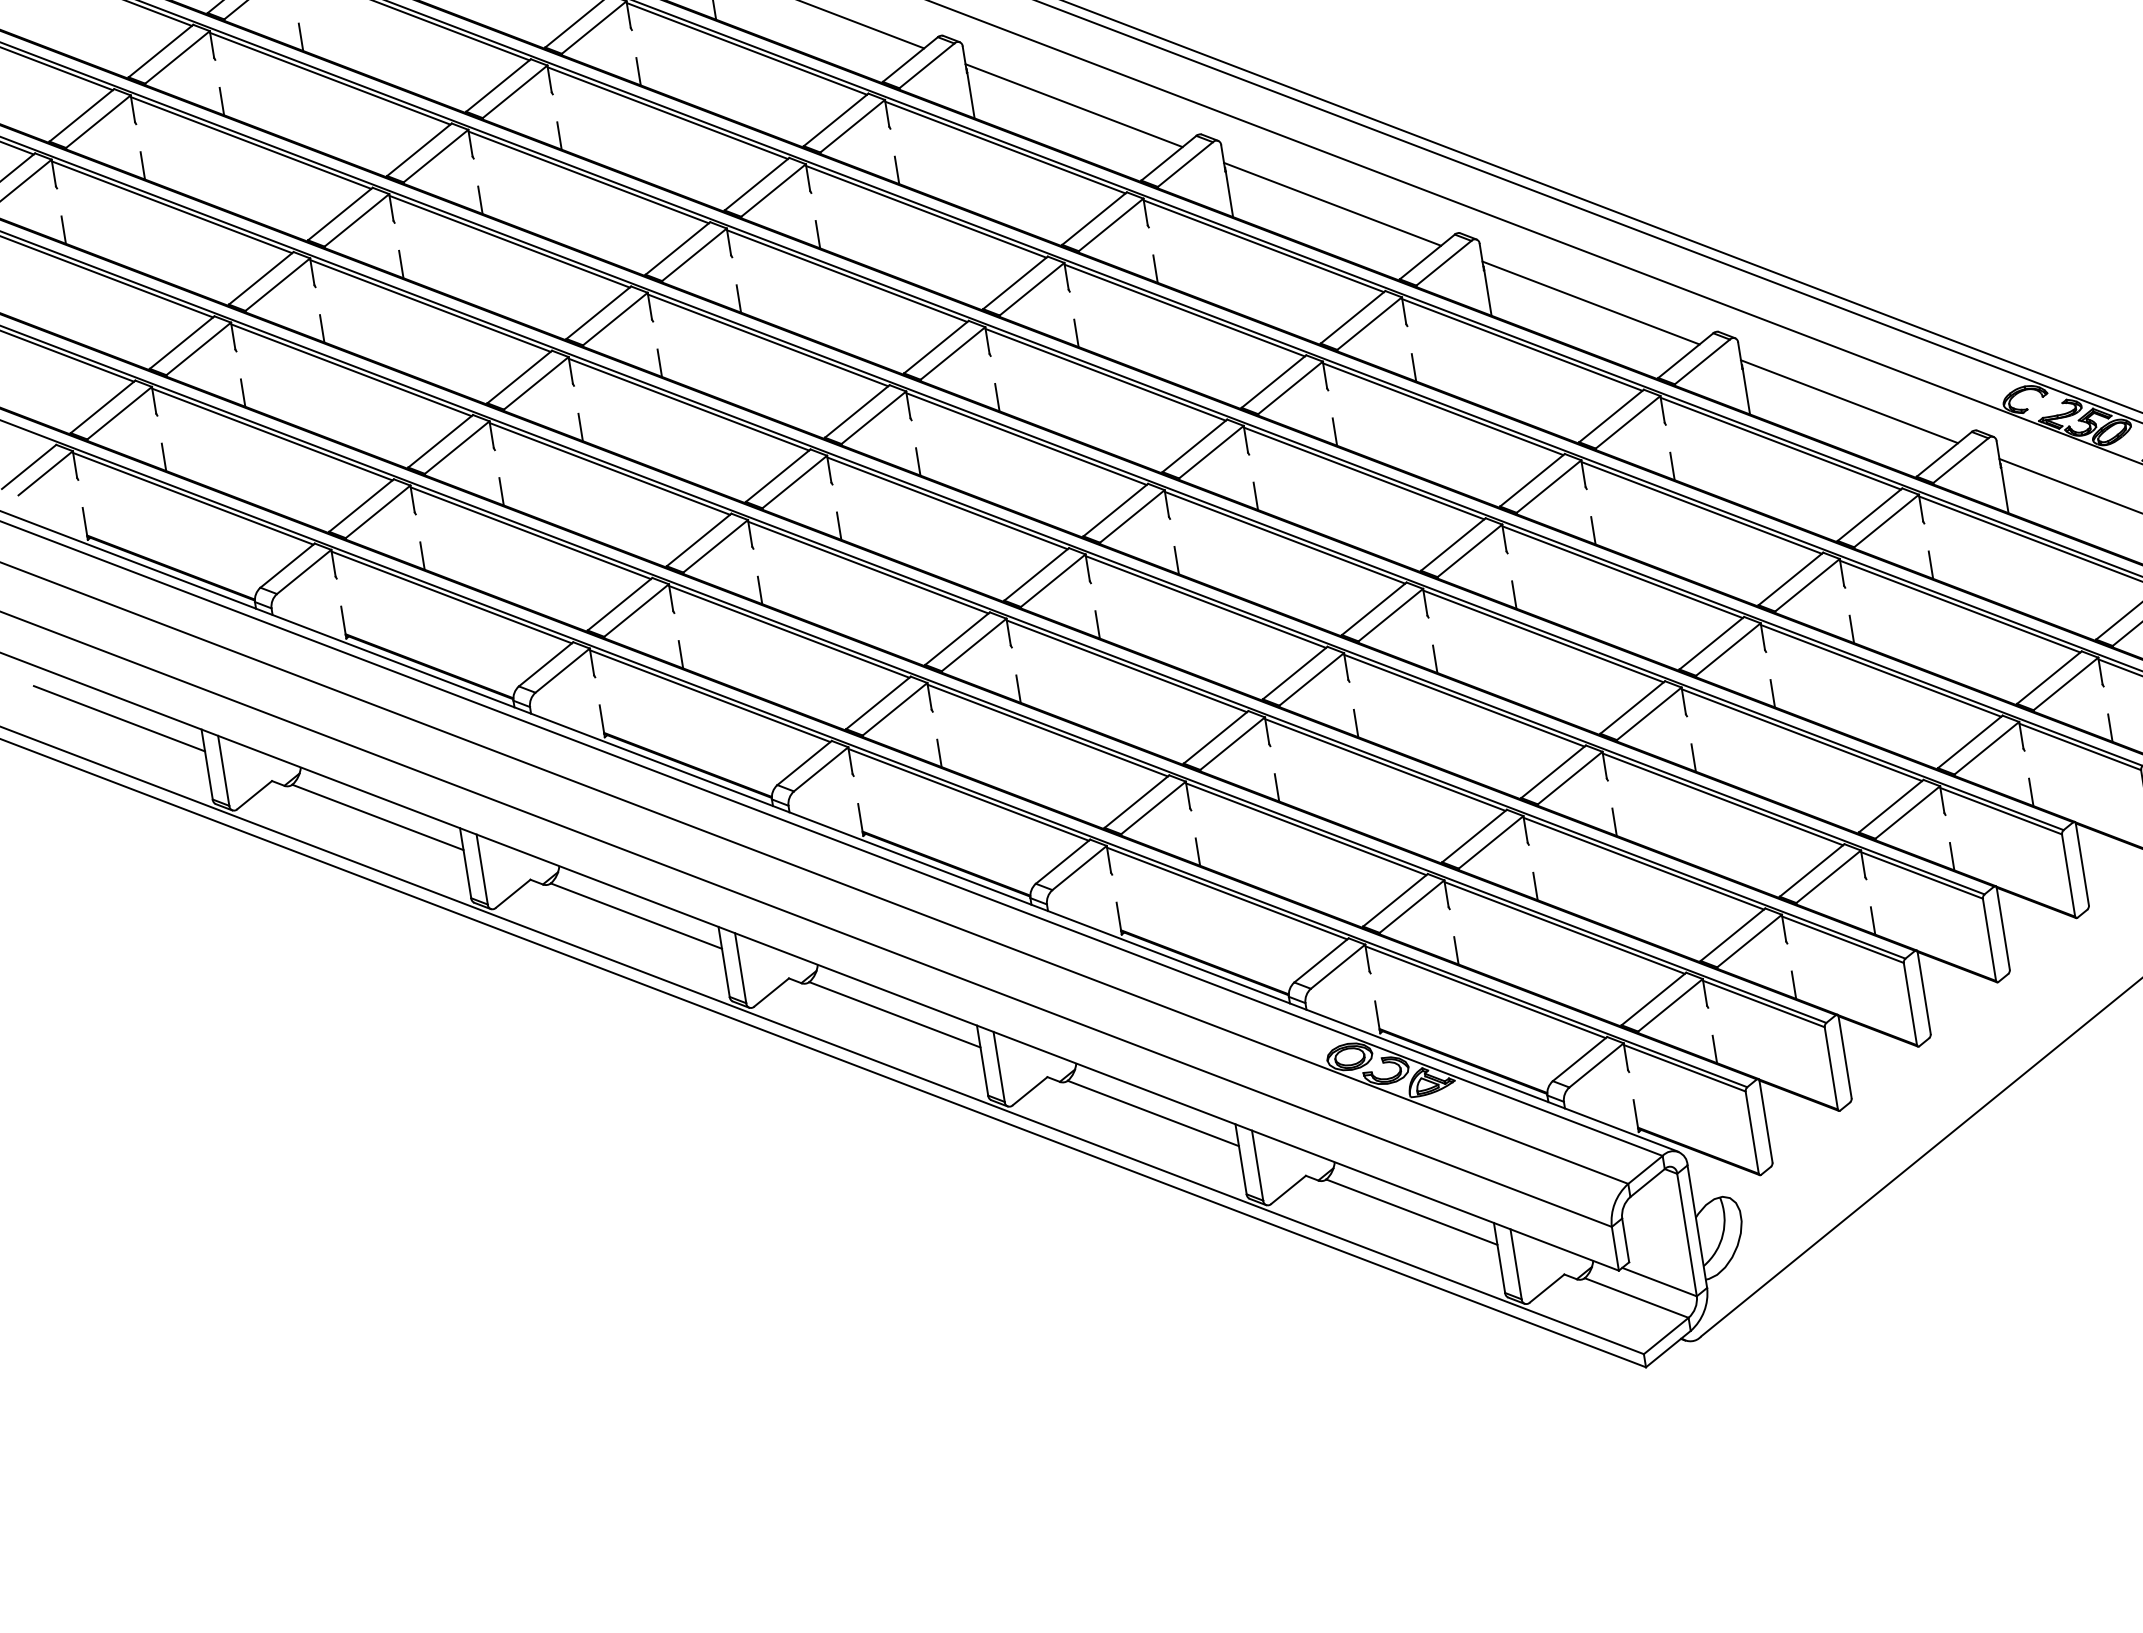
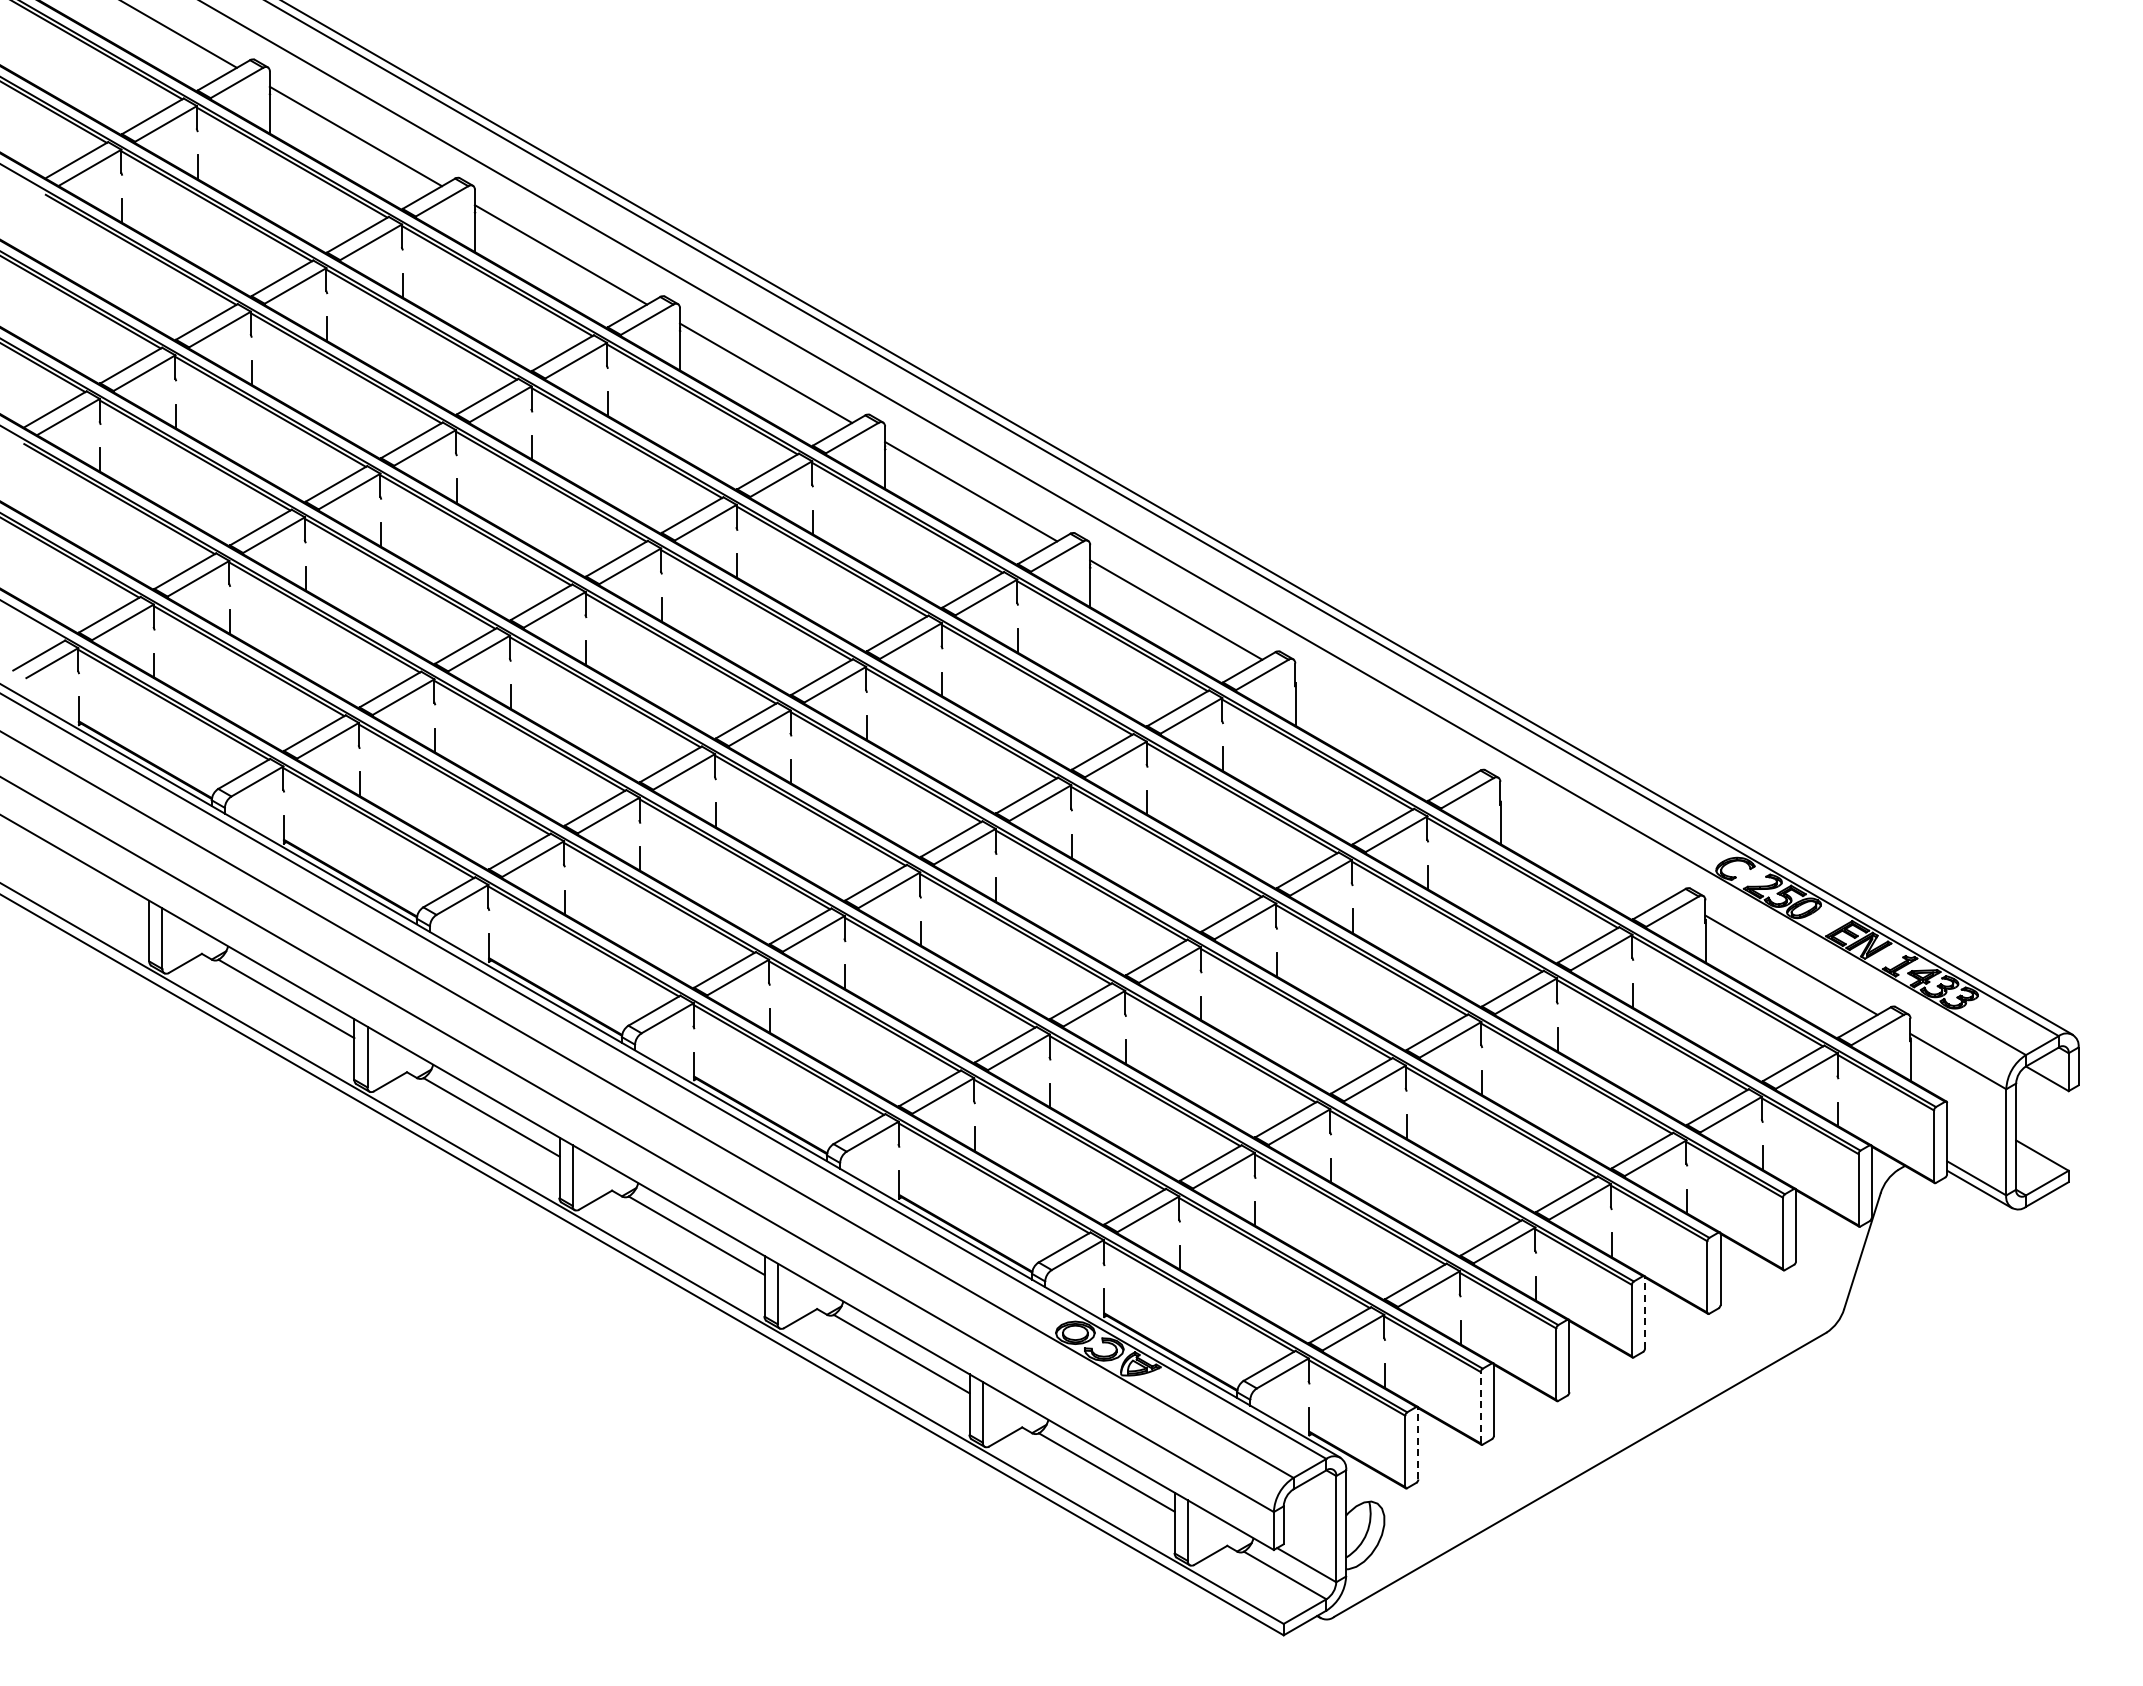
line: (1591, 303) -> (1381, 728), removed
line: (1849, 401) -> (1586, 846), removed
line: (119, 718) -> (81, 880), removed
line: (2003, 928) -> (1645, 1312), solid -> dashed
line: (1830, 1068) -> (1480, 1407), solid -> dashed
line: (1766, 1121) -> (1418, 1443), solid -> dashed

